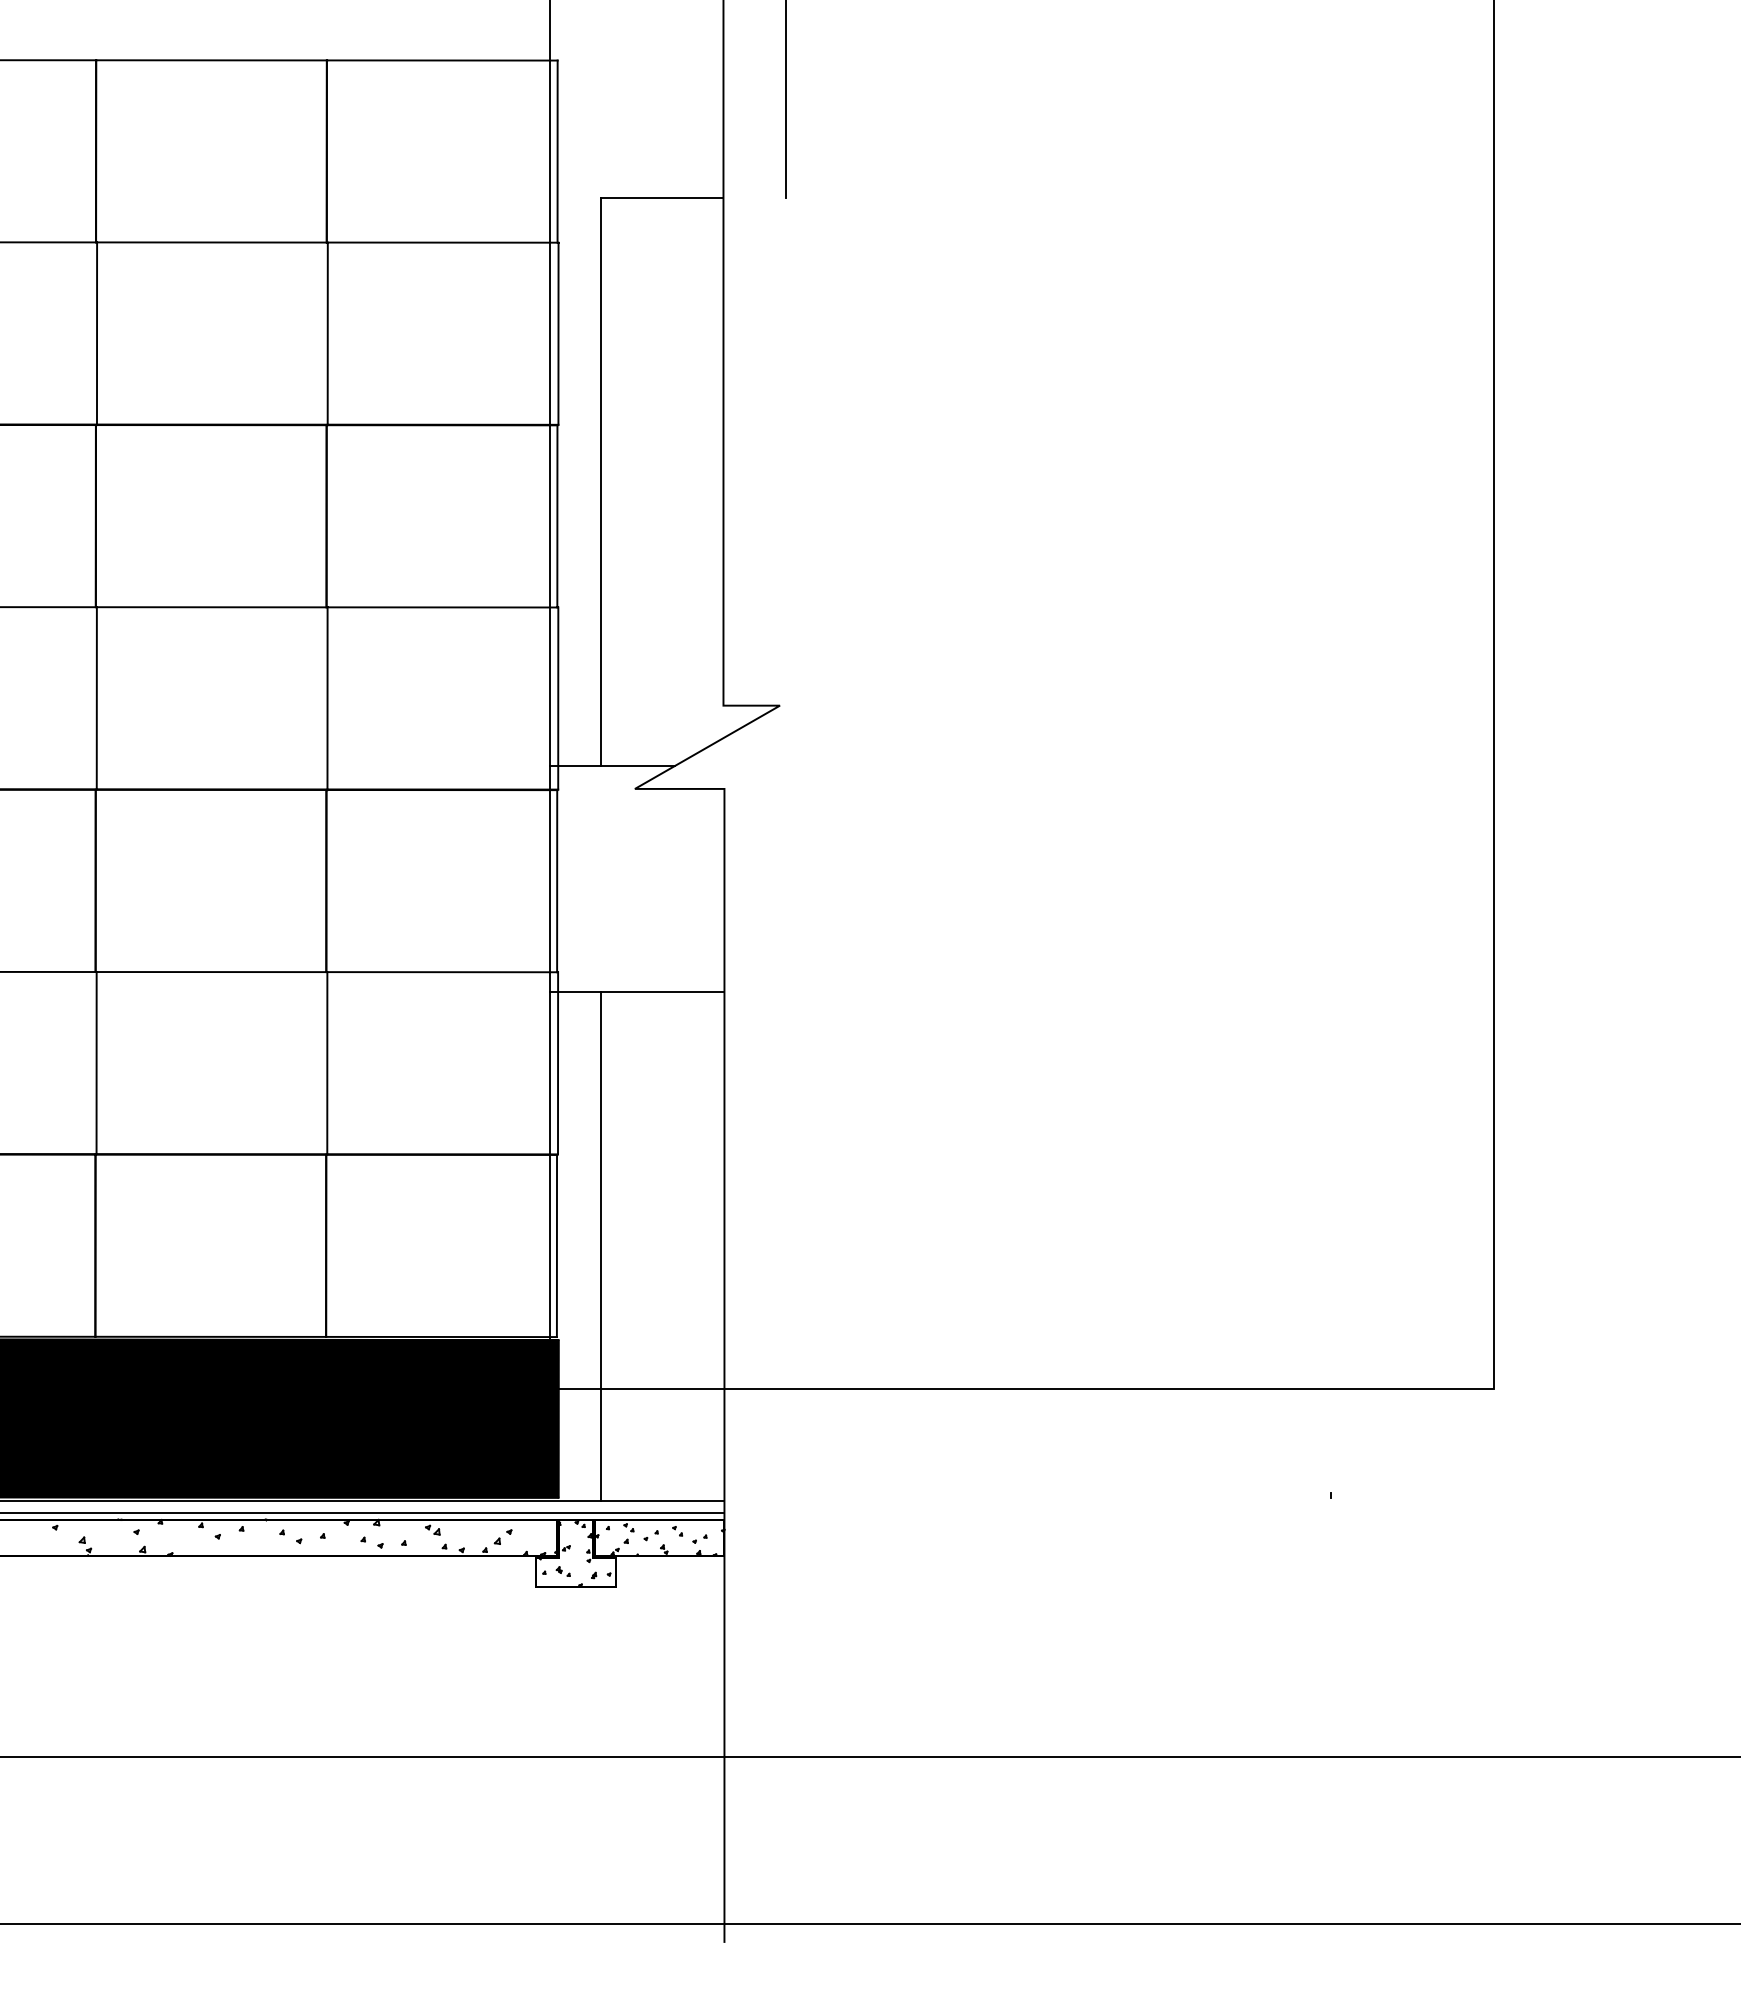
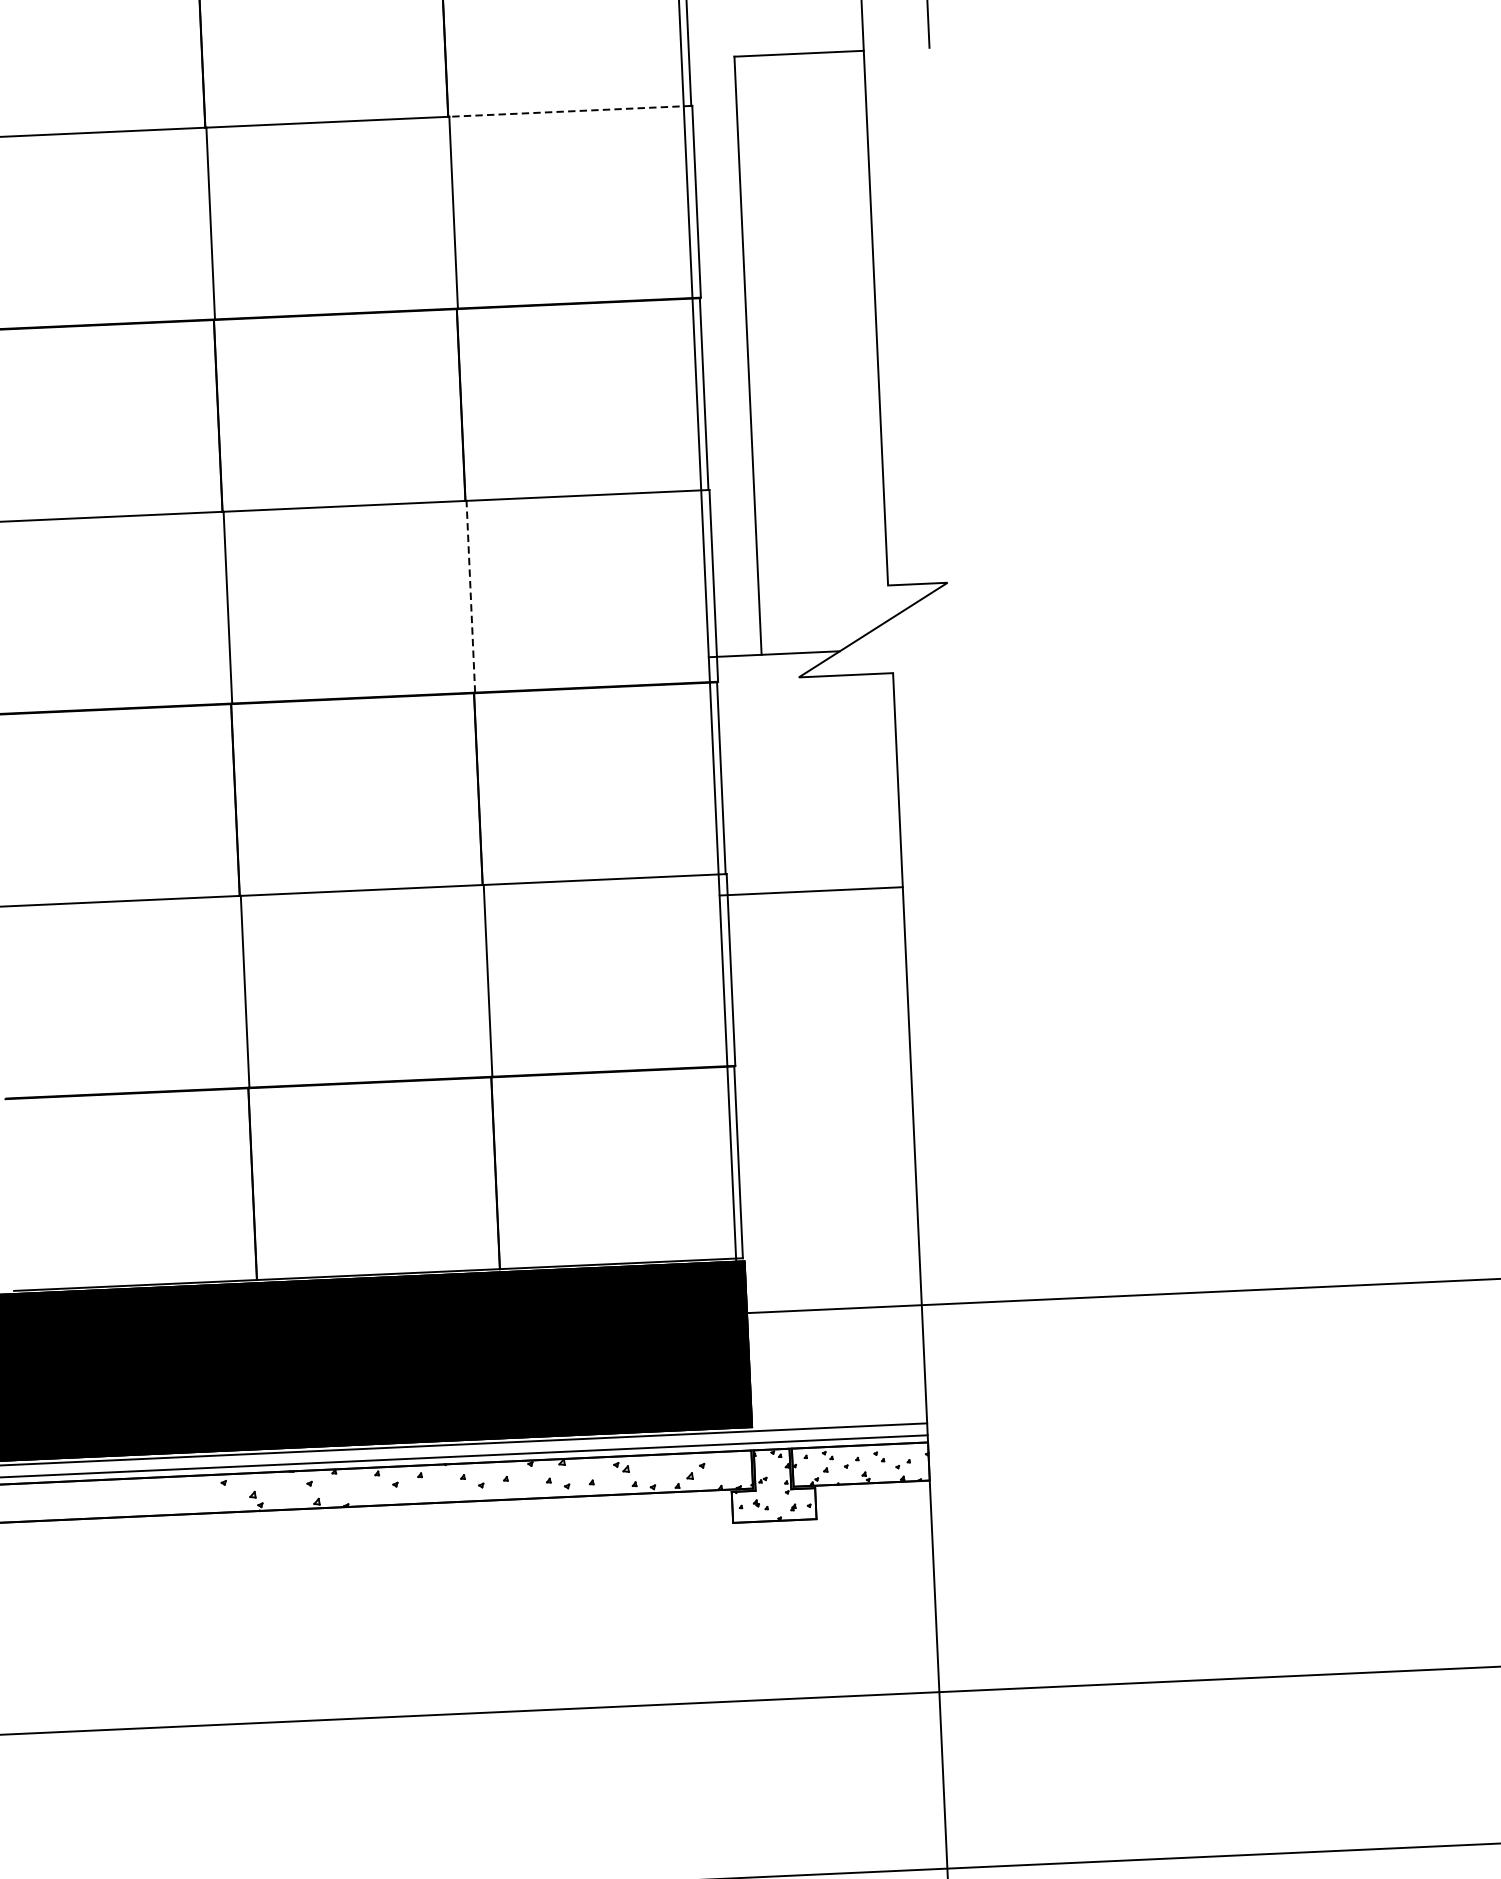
line: (442, 242) -> (570, 111), solid -> dashed
line: (327, 697) -> (470, 595), solid -> dashed
line: (600, 1246) -> (784, 1160), removed

